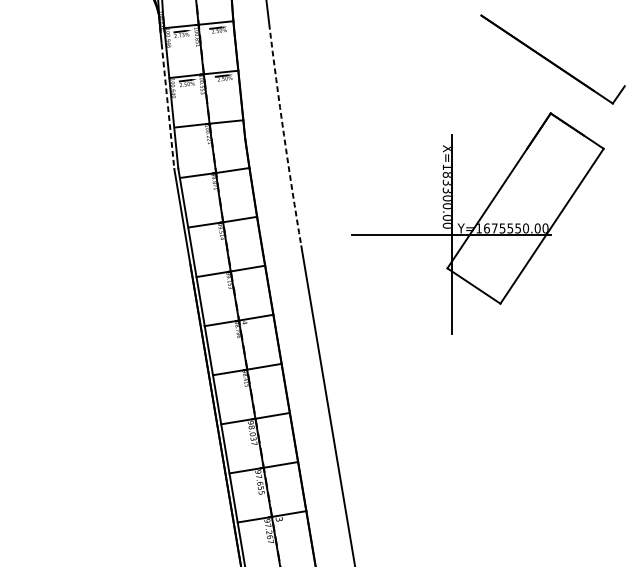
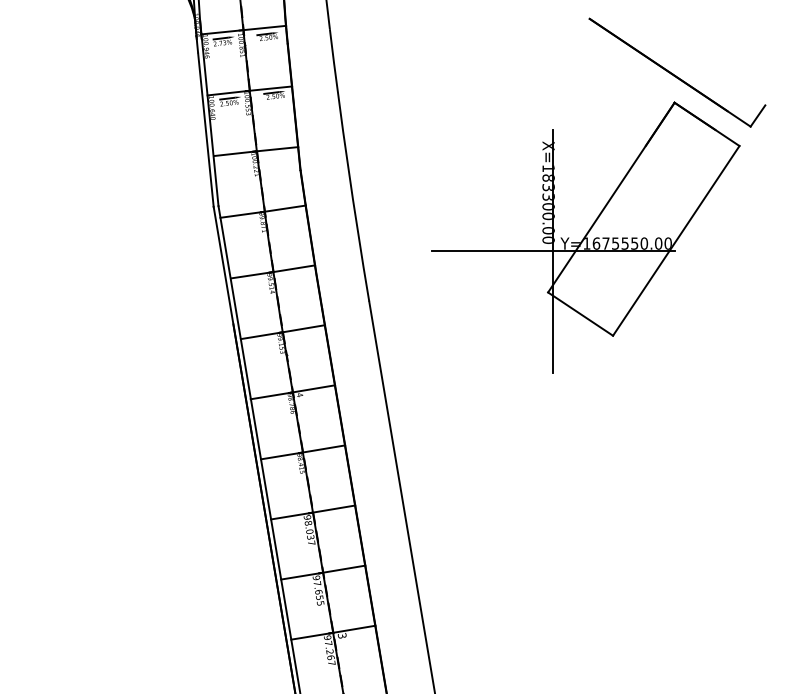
line: (167, 106) -> (205, 130), dashed -> solid
arc: (284, 135) -> (348, 165), dashed -> solid
part: (477, 223) -> (585, 237), moved

